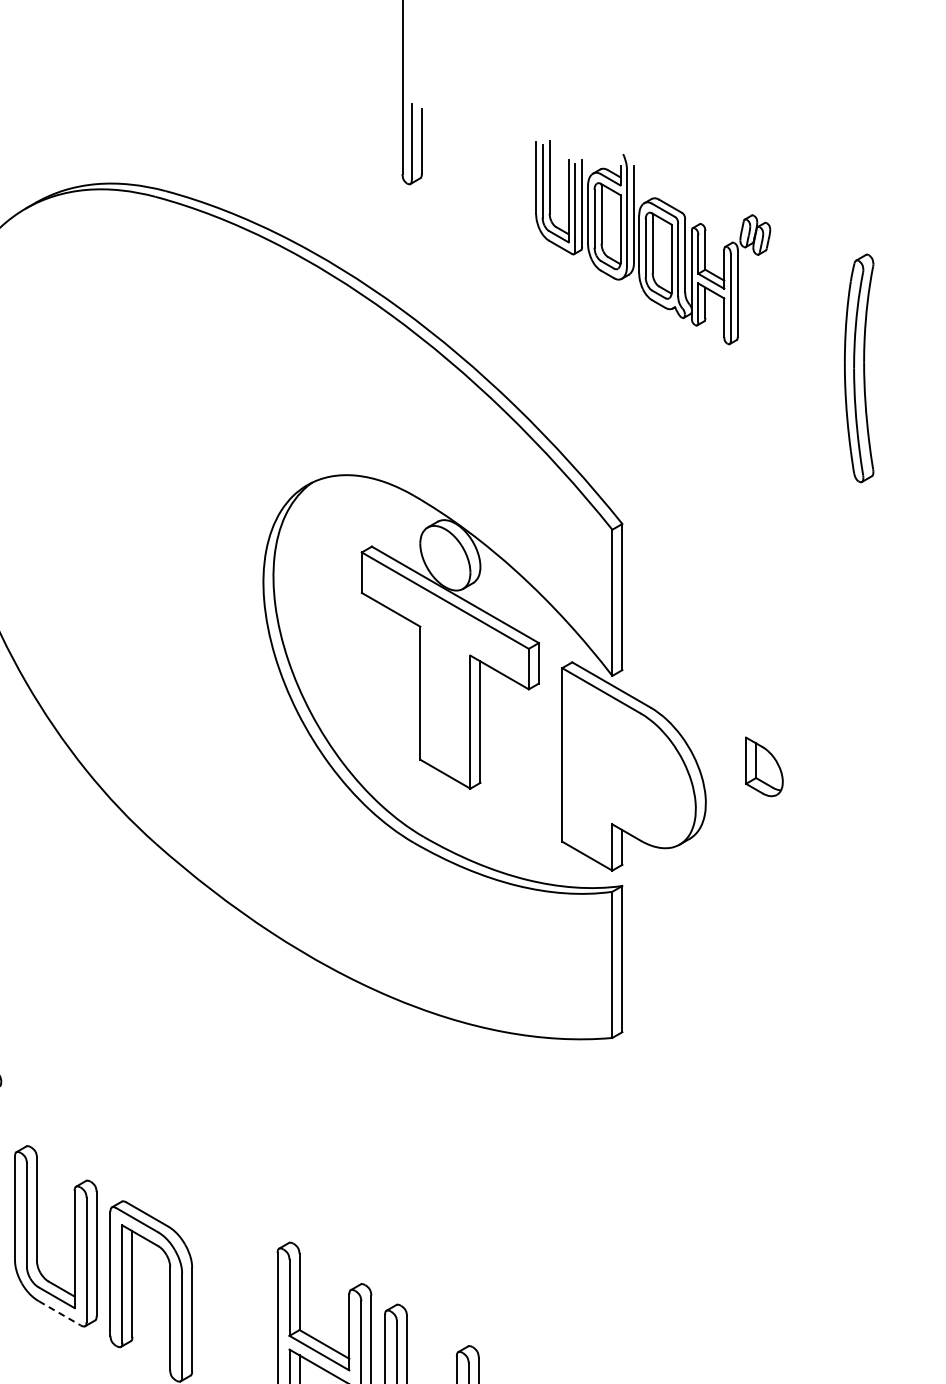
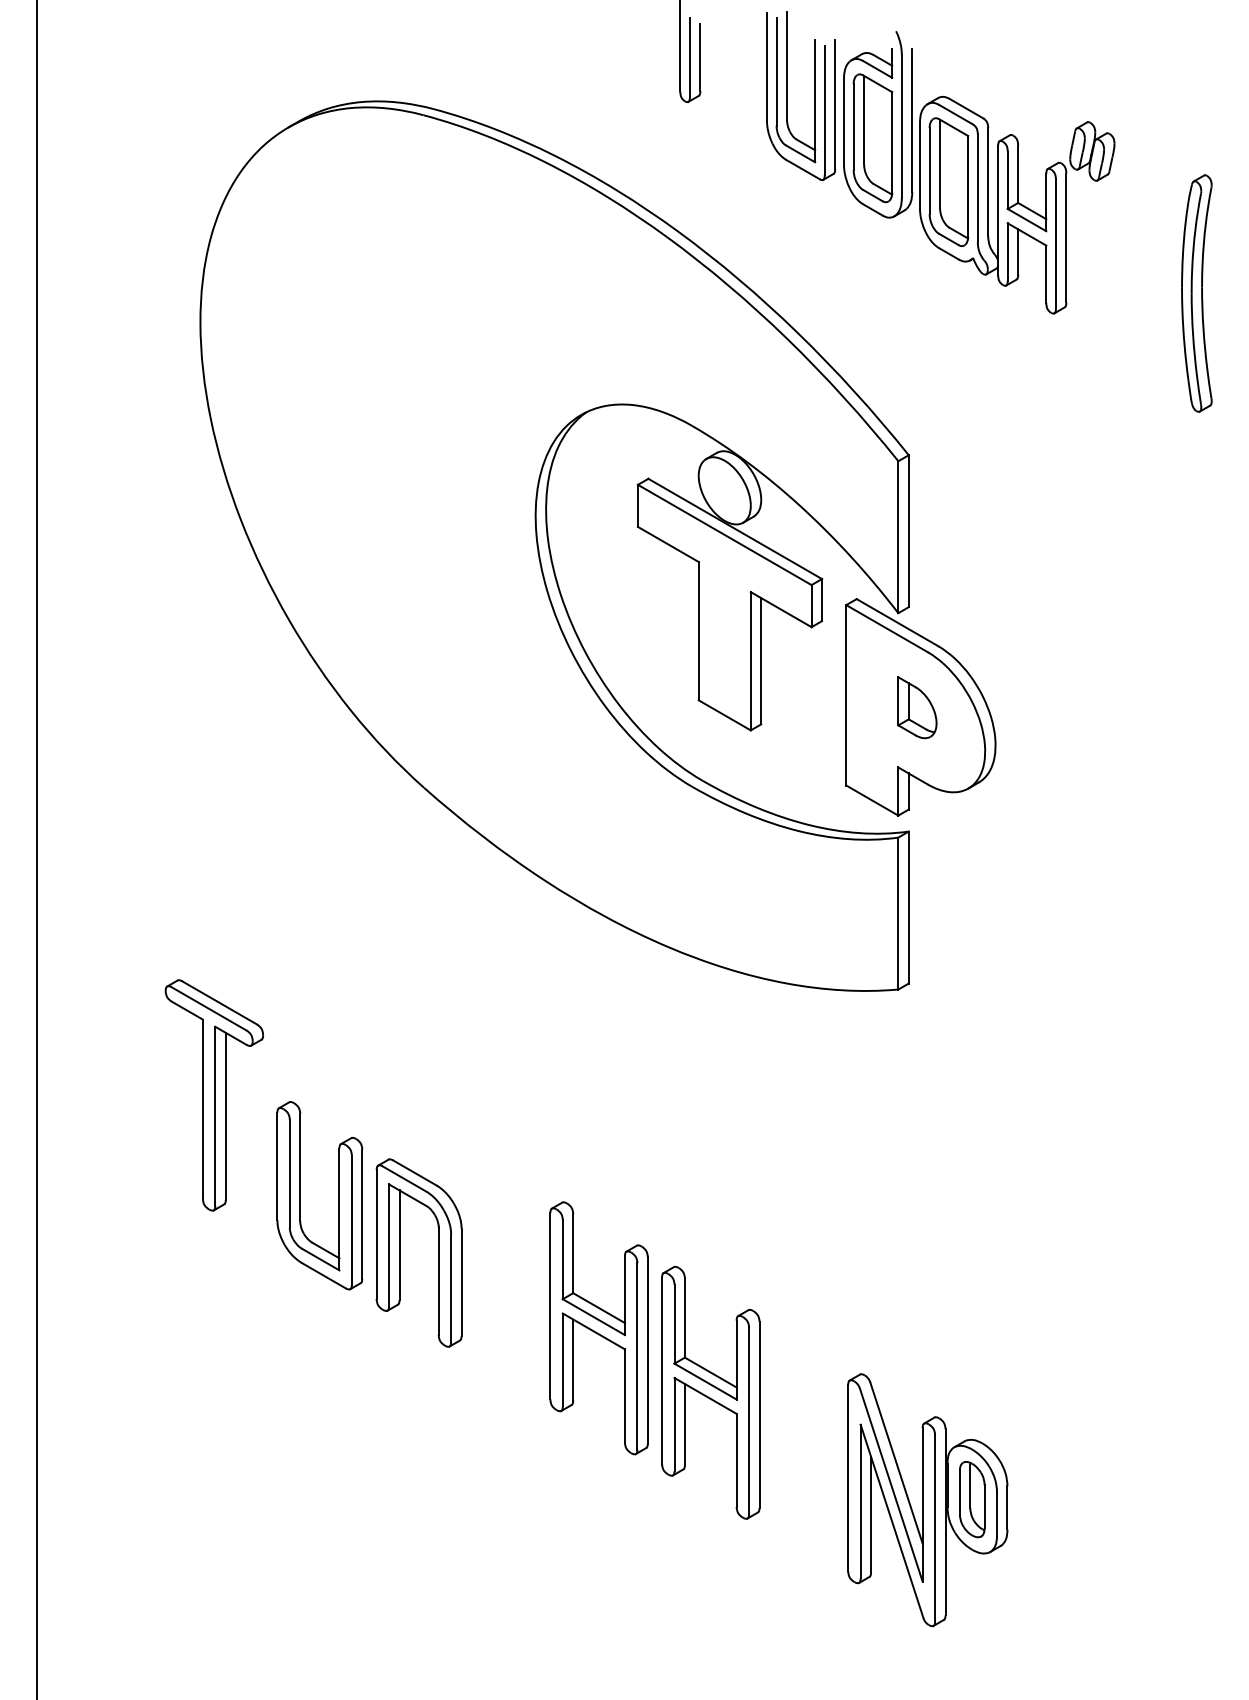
part: (652, 242) -> (940, 162), size x1.43
part: (858, 368) -> (1196, 293), moved
part: (764, 766) -> (917, 707), moved
line: (60, 1314) -> (324, 1276), dashed -> solid

